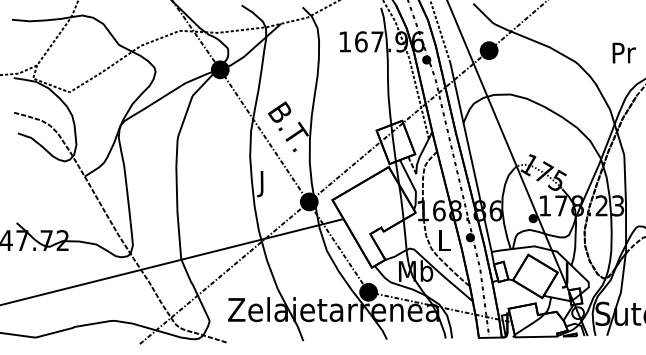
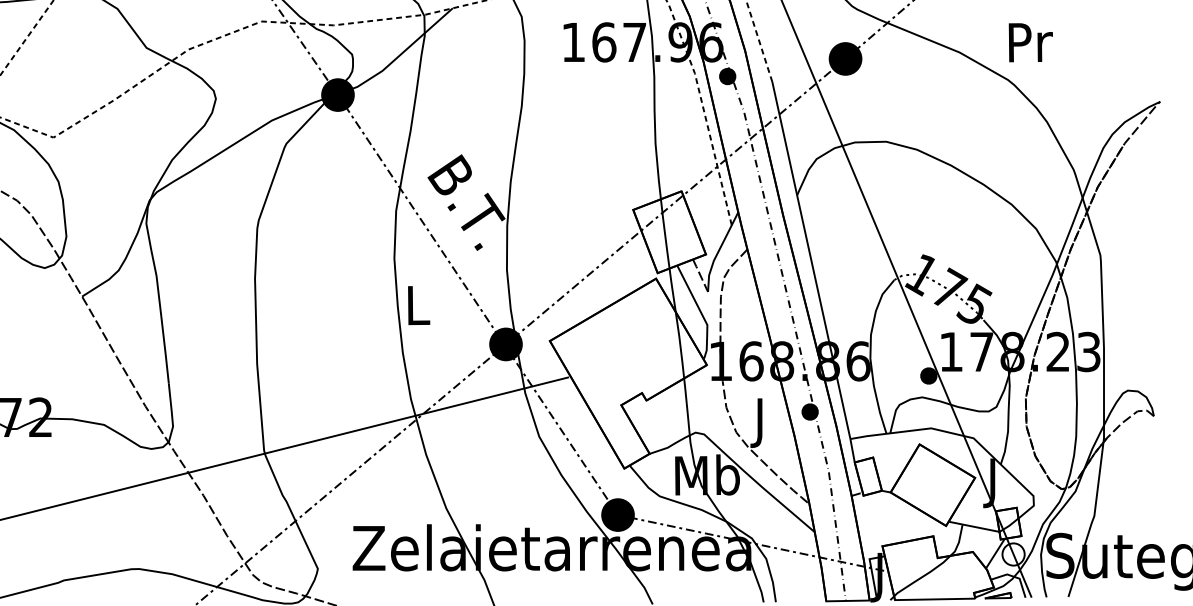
text: (623, 52) -> (1029, 41), moved
text: (263, 184) -> (419, 311), J -> L
text: (444, 243) -> (761, 422), L -> J

